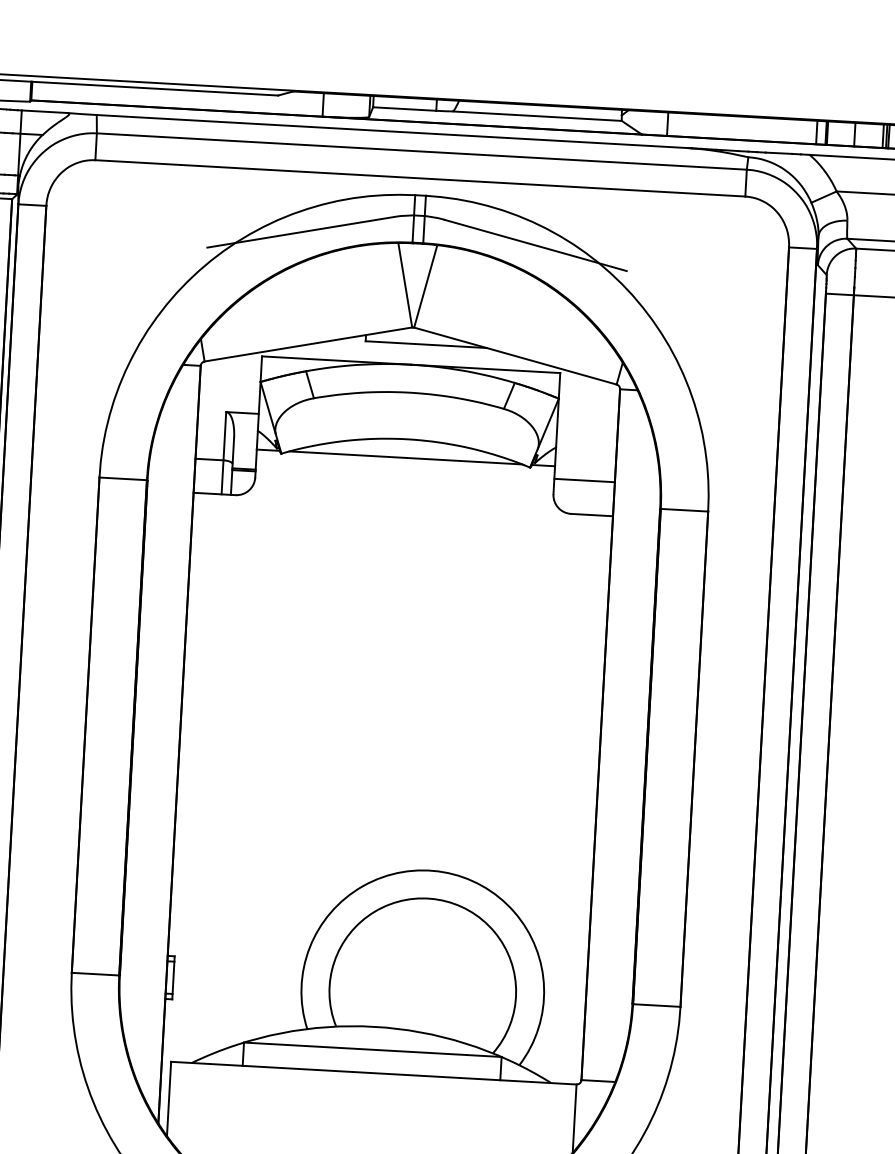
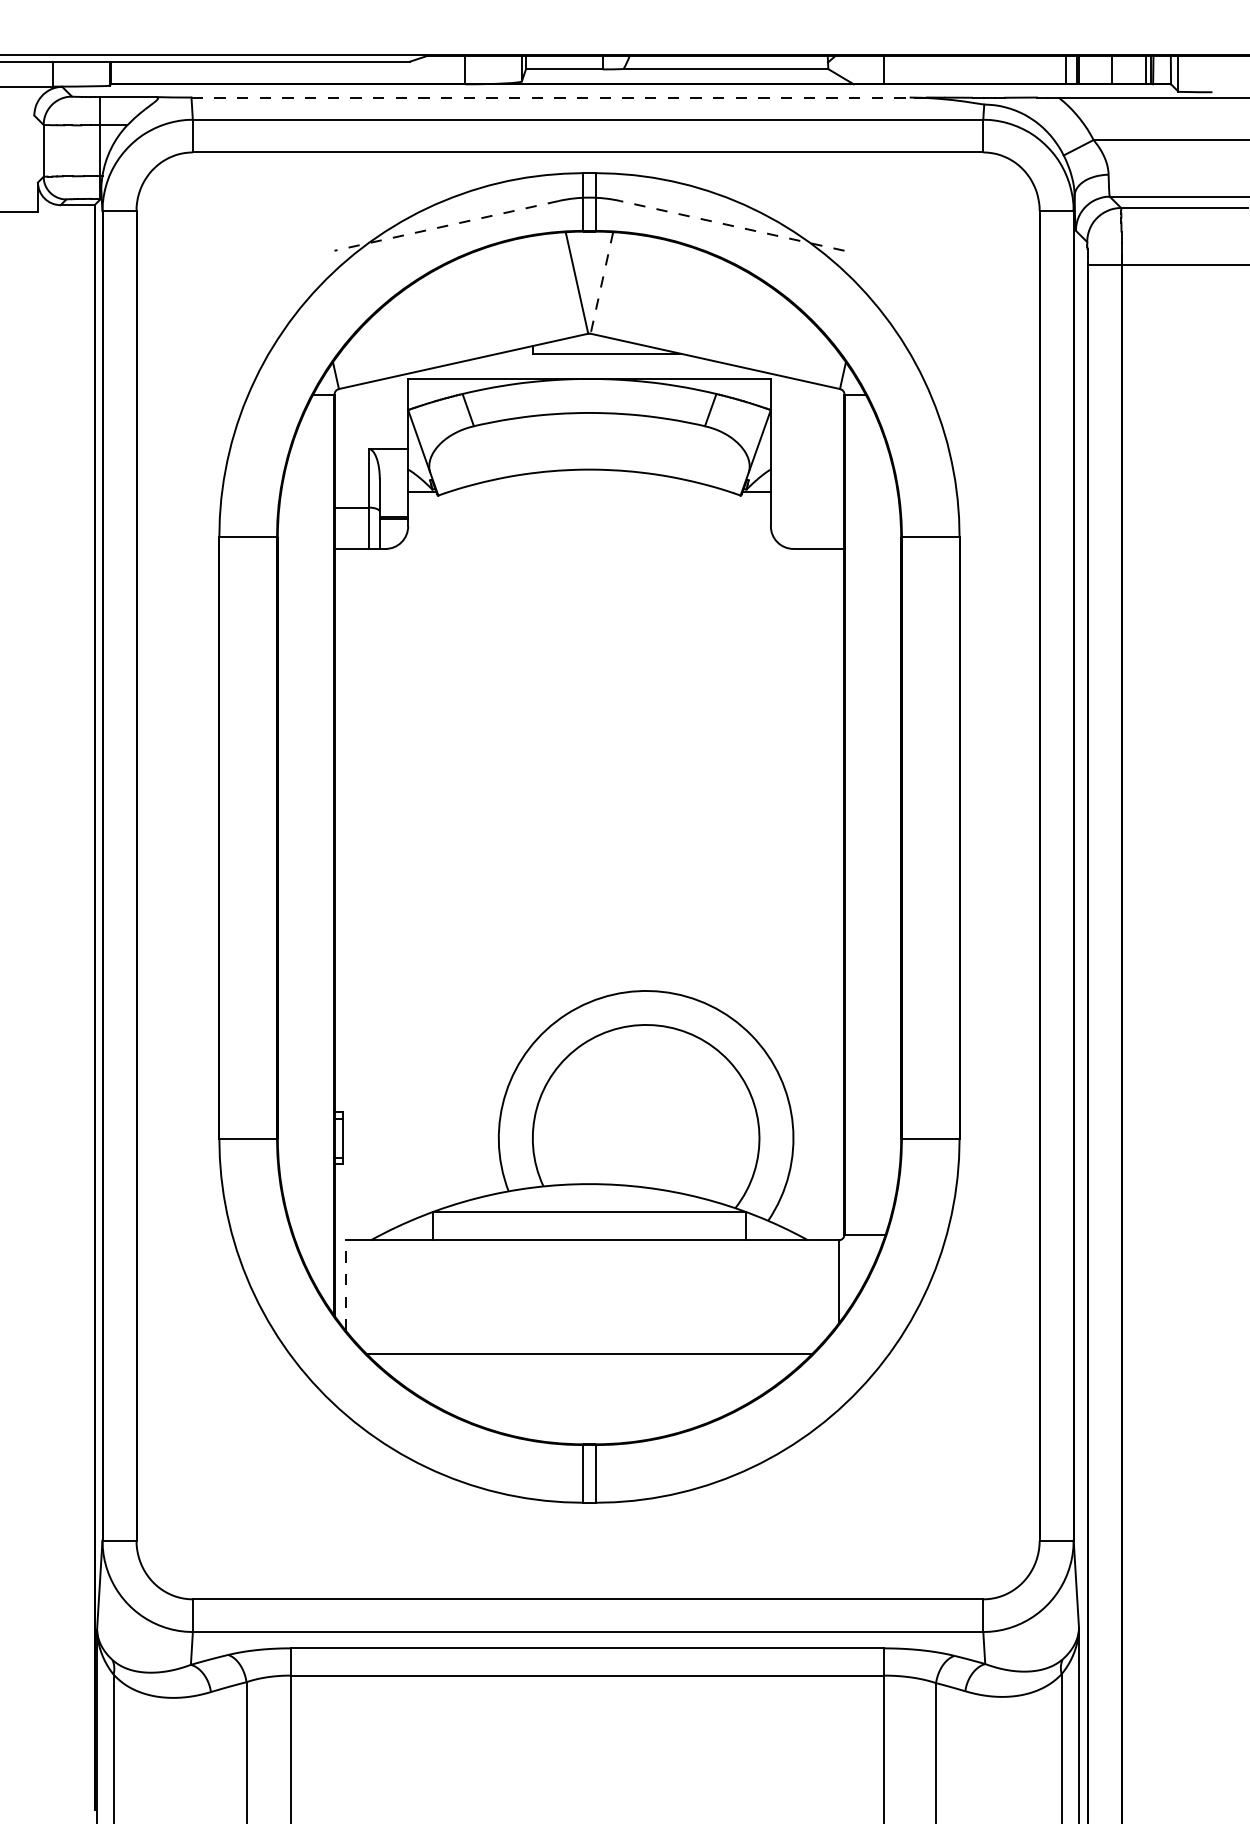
line: (394, 131) -> (553, 97), solid -> dashed
line: (300, 231) -> (446, 225), solid -> dashed
line: (535, 245) -> (732, 225), solid -> dashed
line: (425, 286) -> (601, 283), solid -> dashed
line: (405, 458) -> (588, 492), removed
line: (584, 480) -> (807, 507), removed
line: (168, 1098) -> (345, 1284), solid -> dashed

